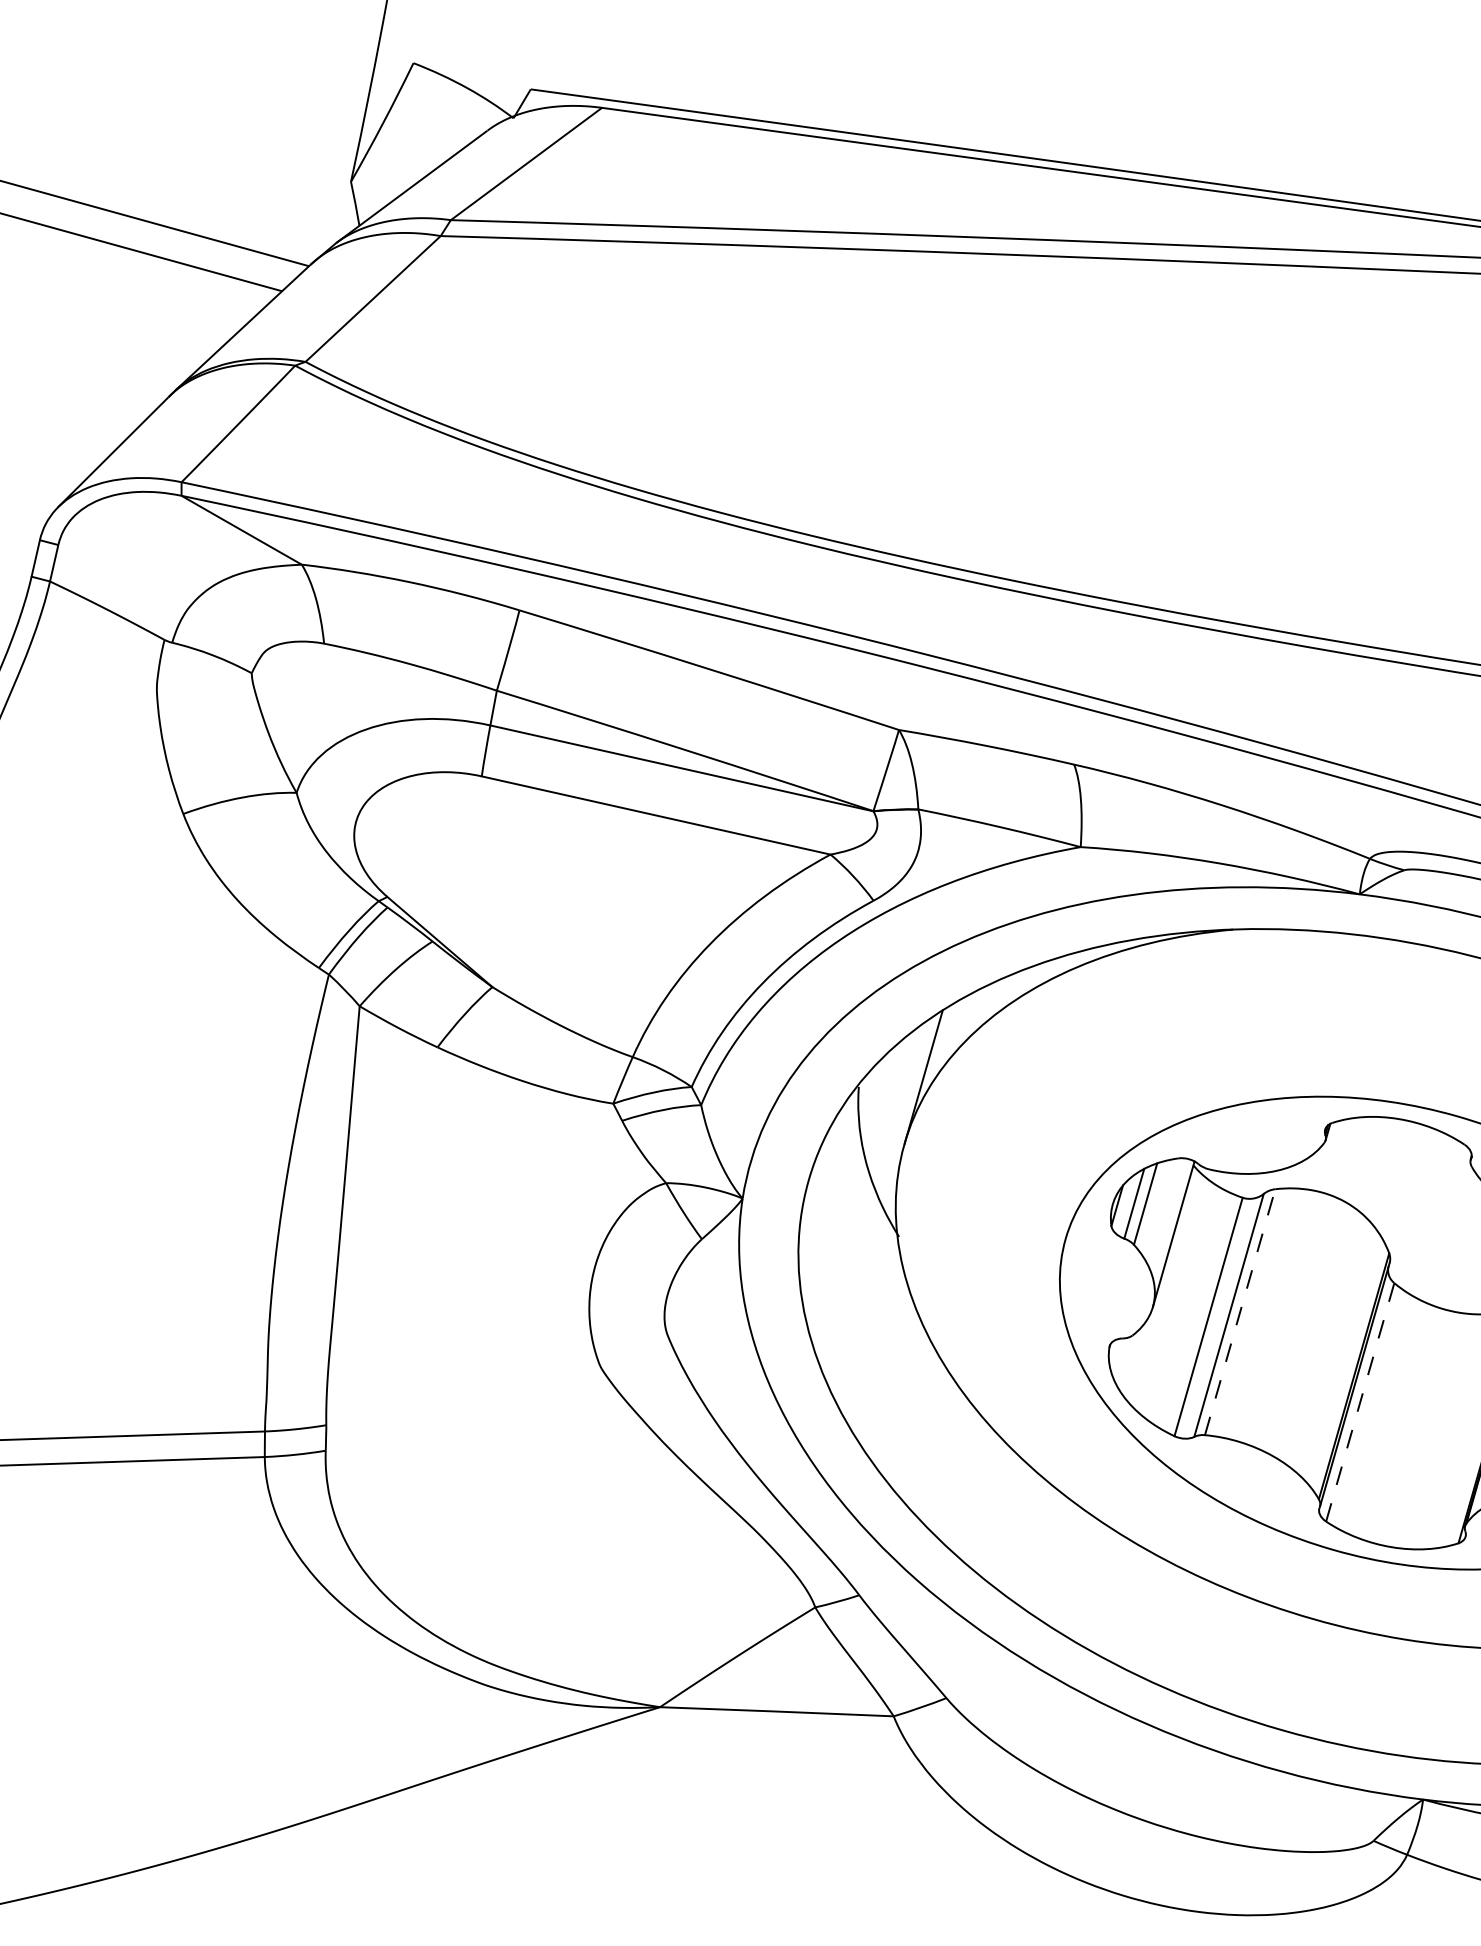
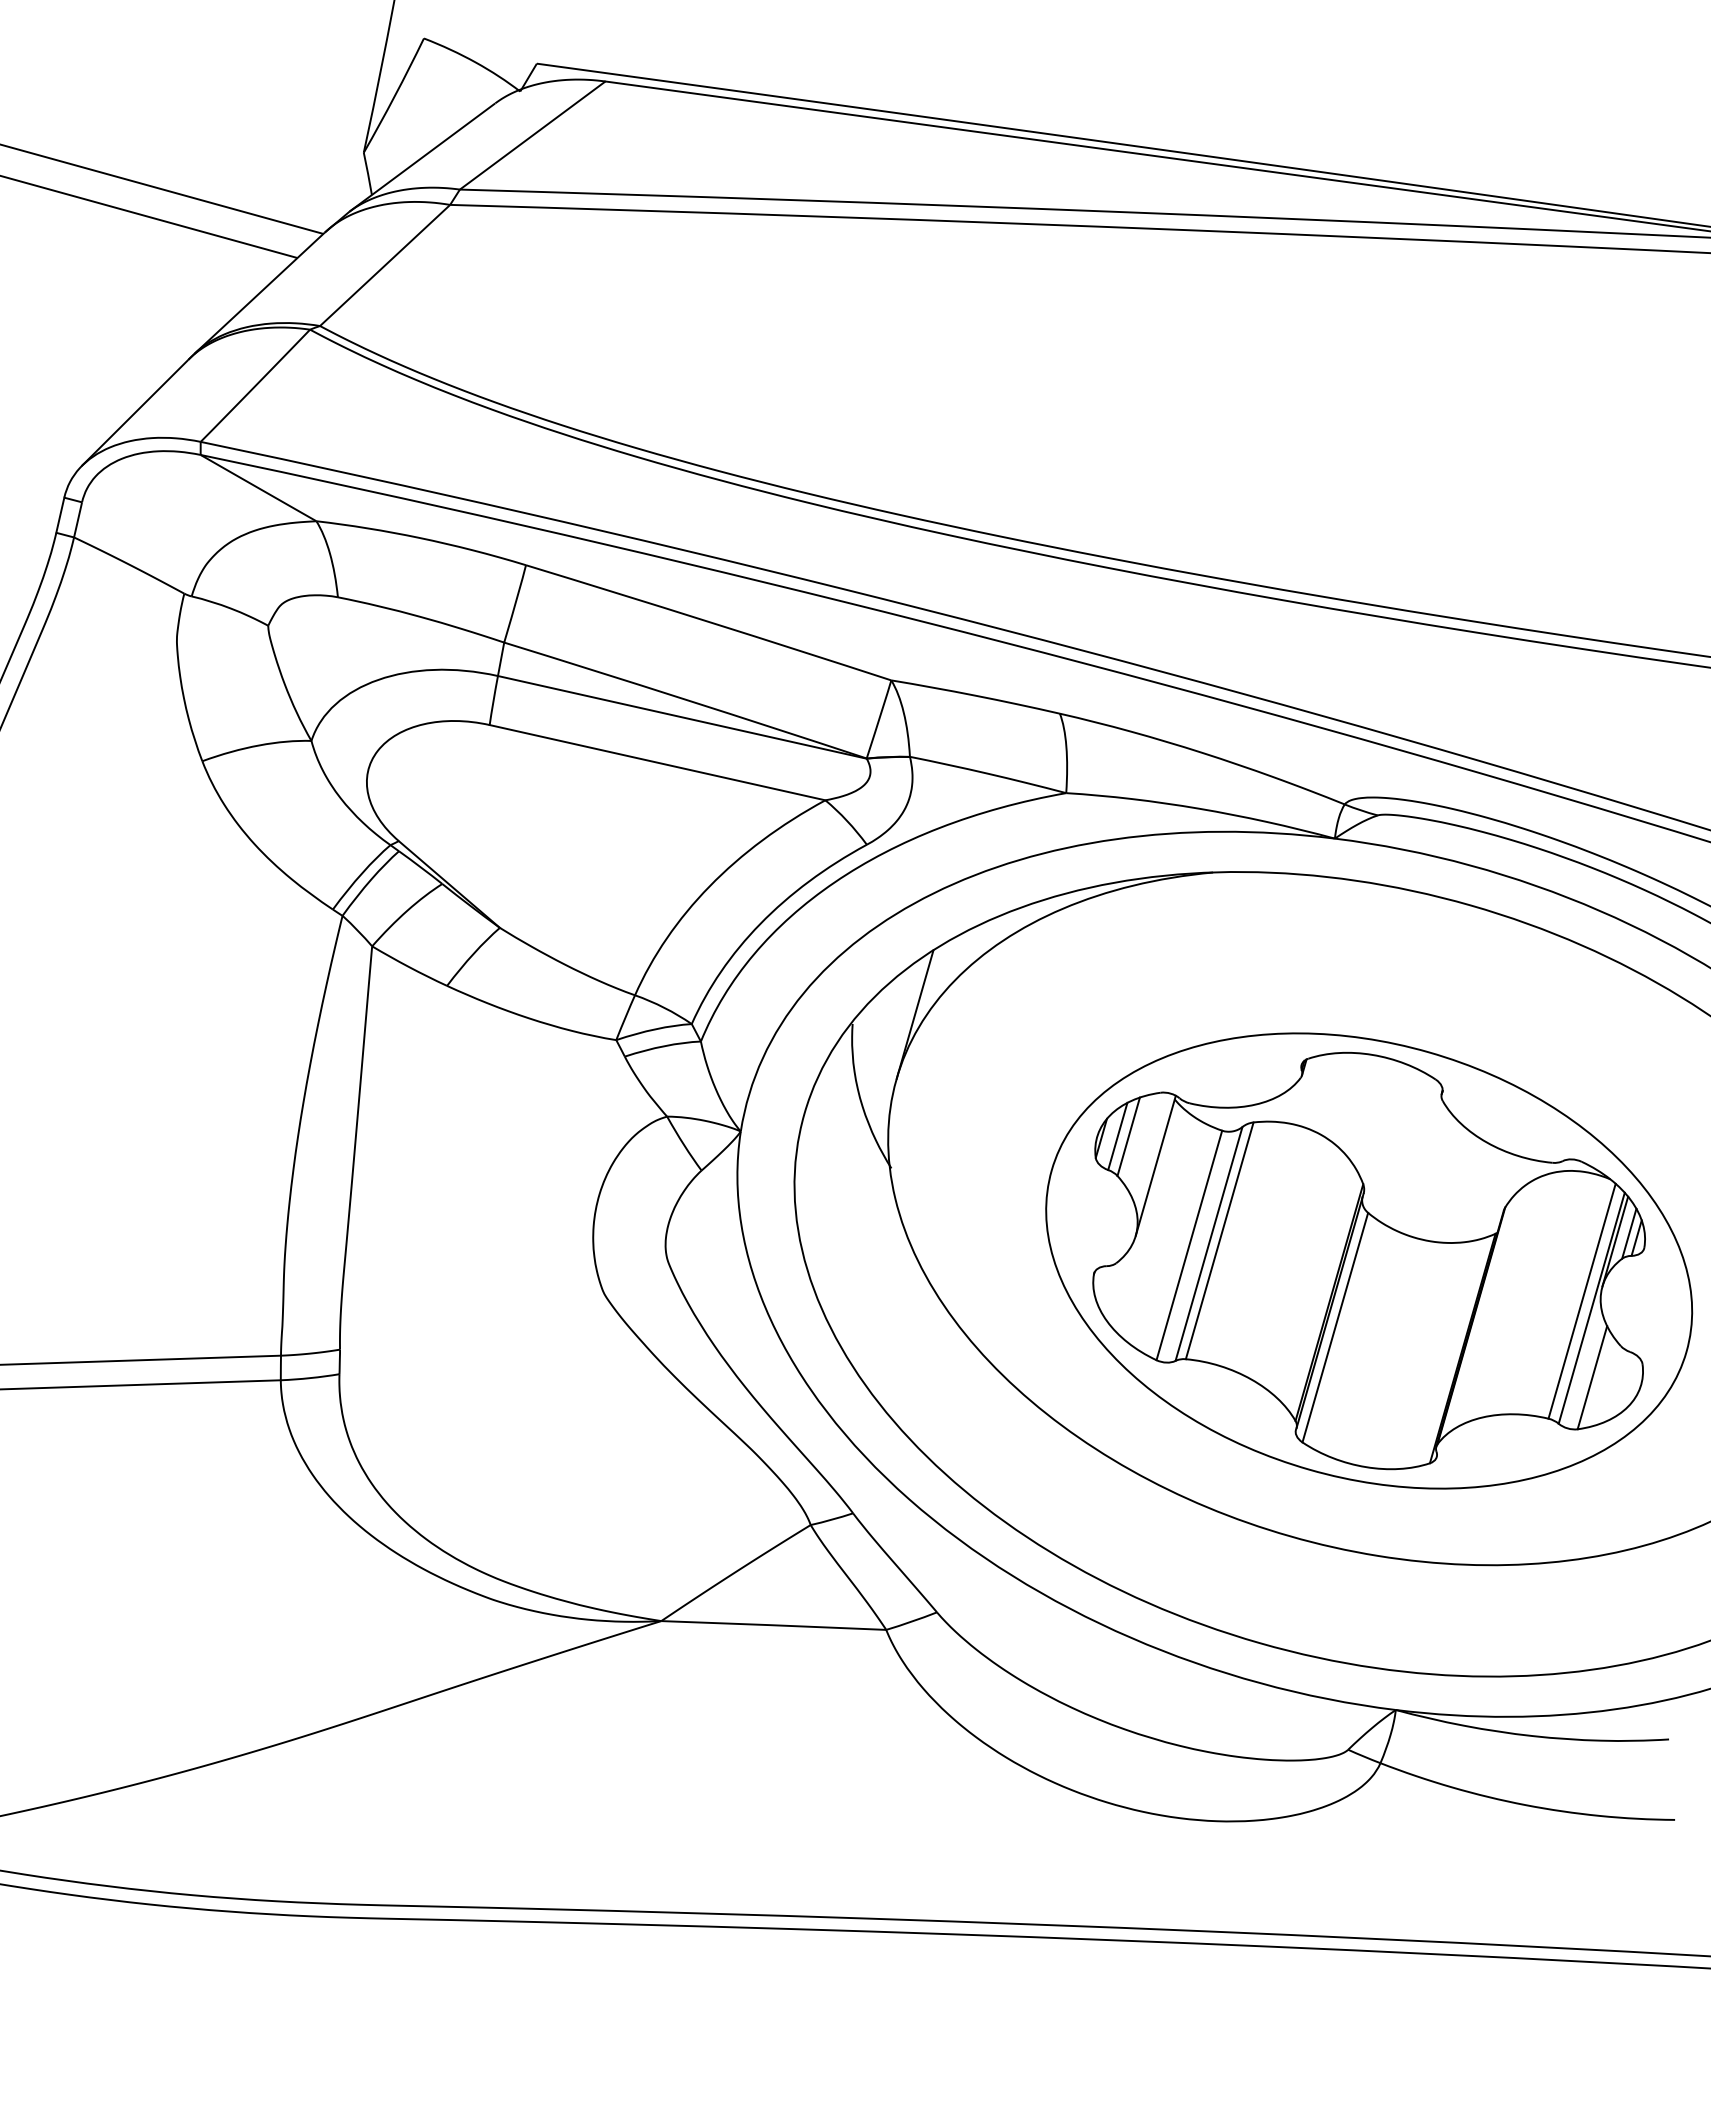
line: (1239, 1311) -> (1219, 1240), dashed -> solid
line: (1360, 1402) -> (1335, 1327), dashed -> solid

